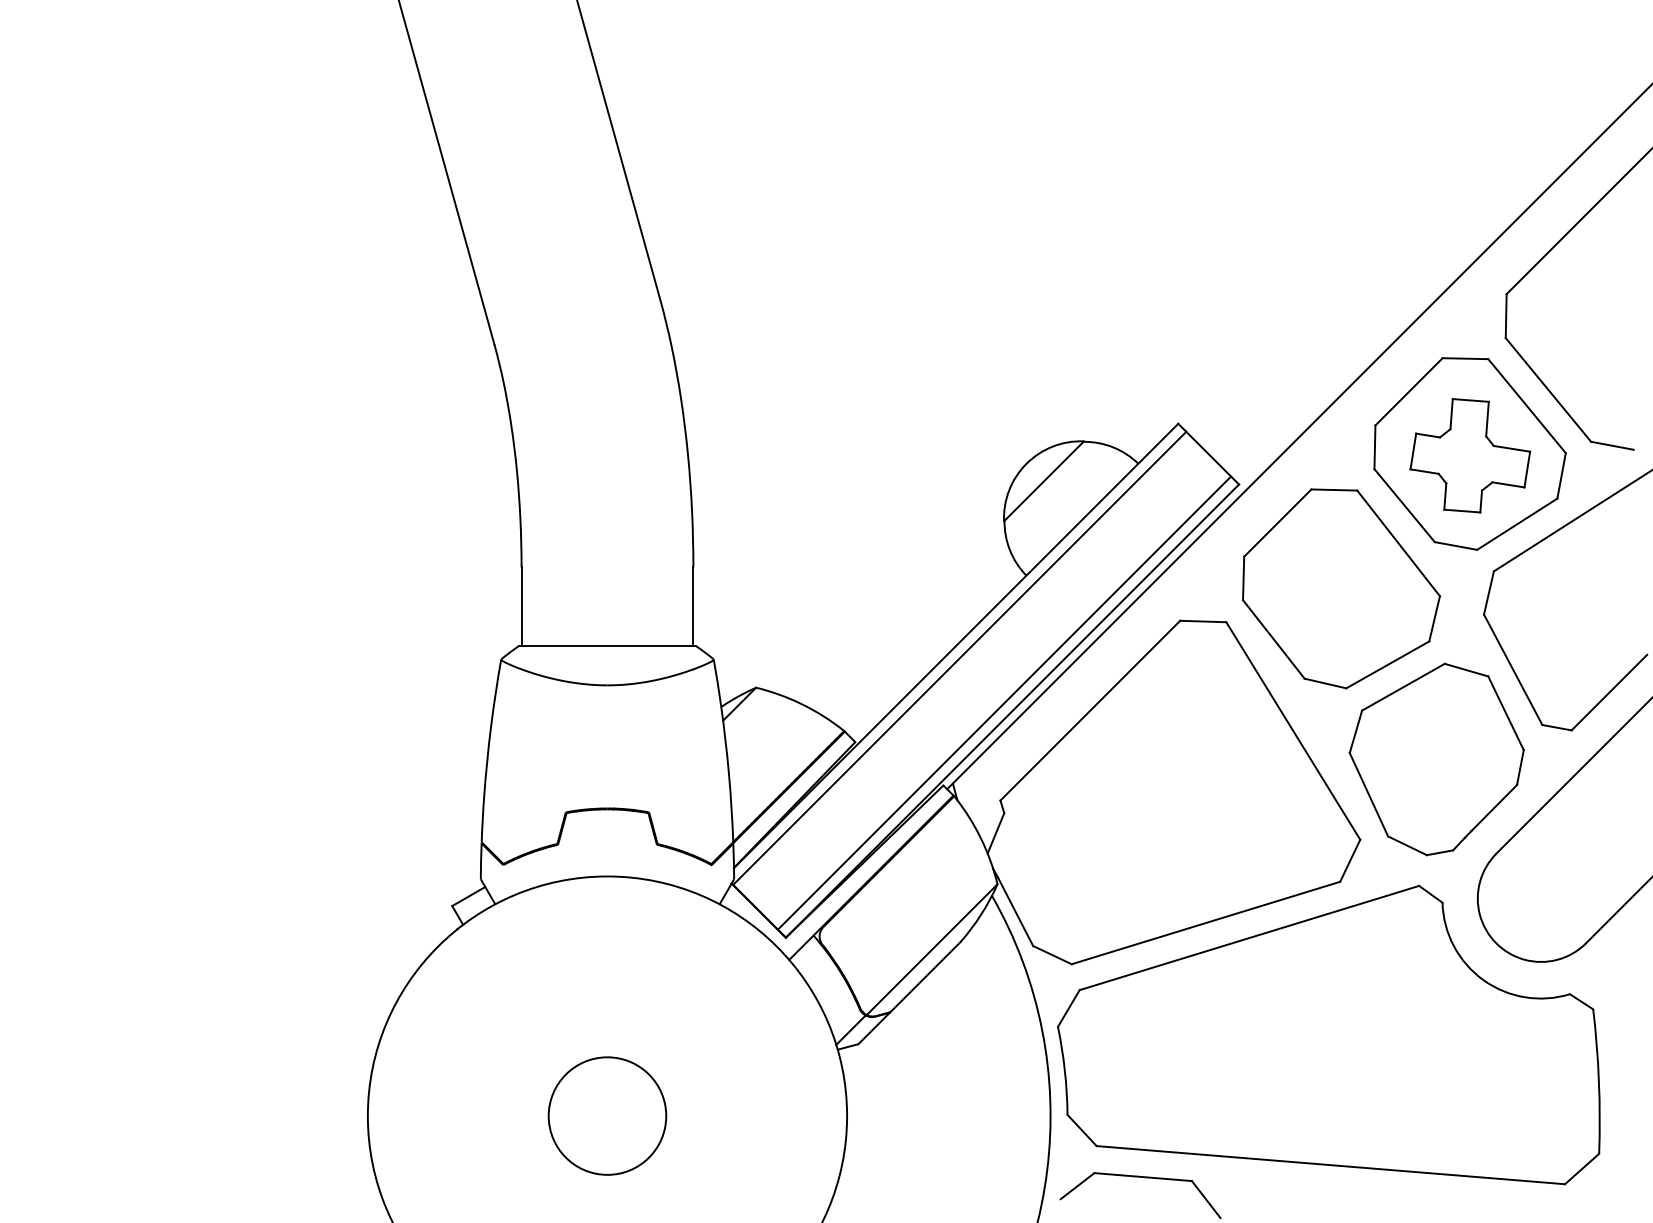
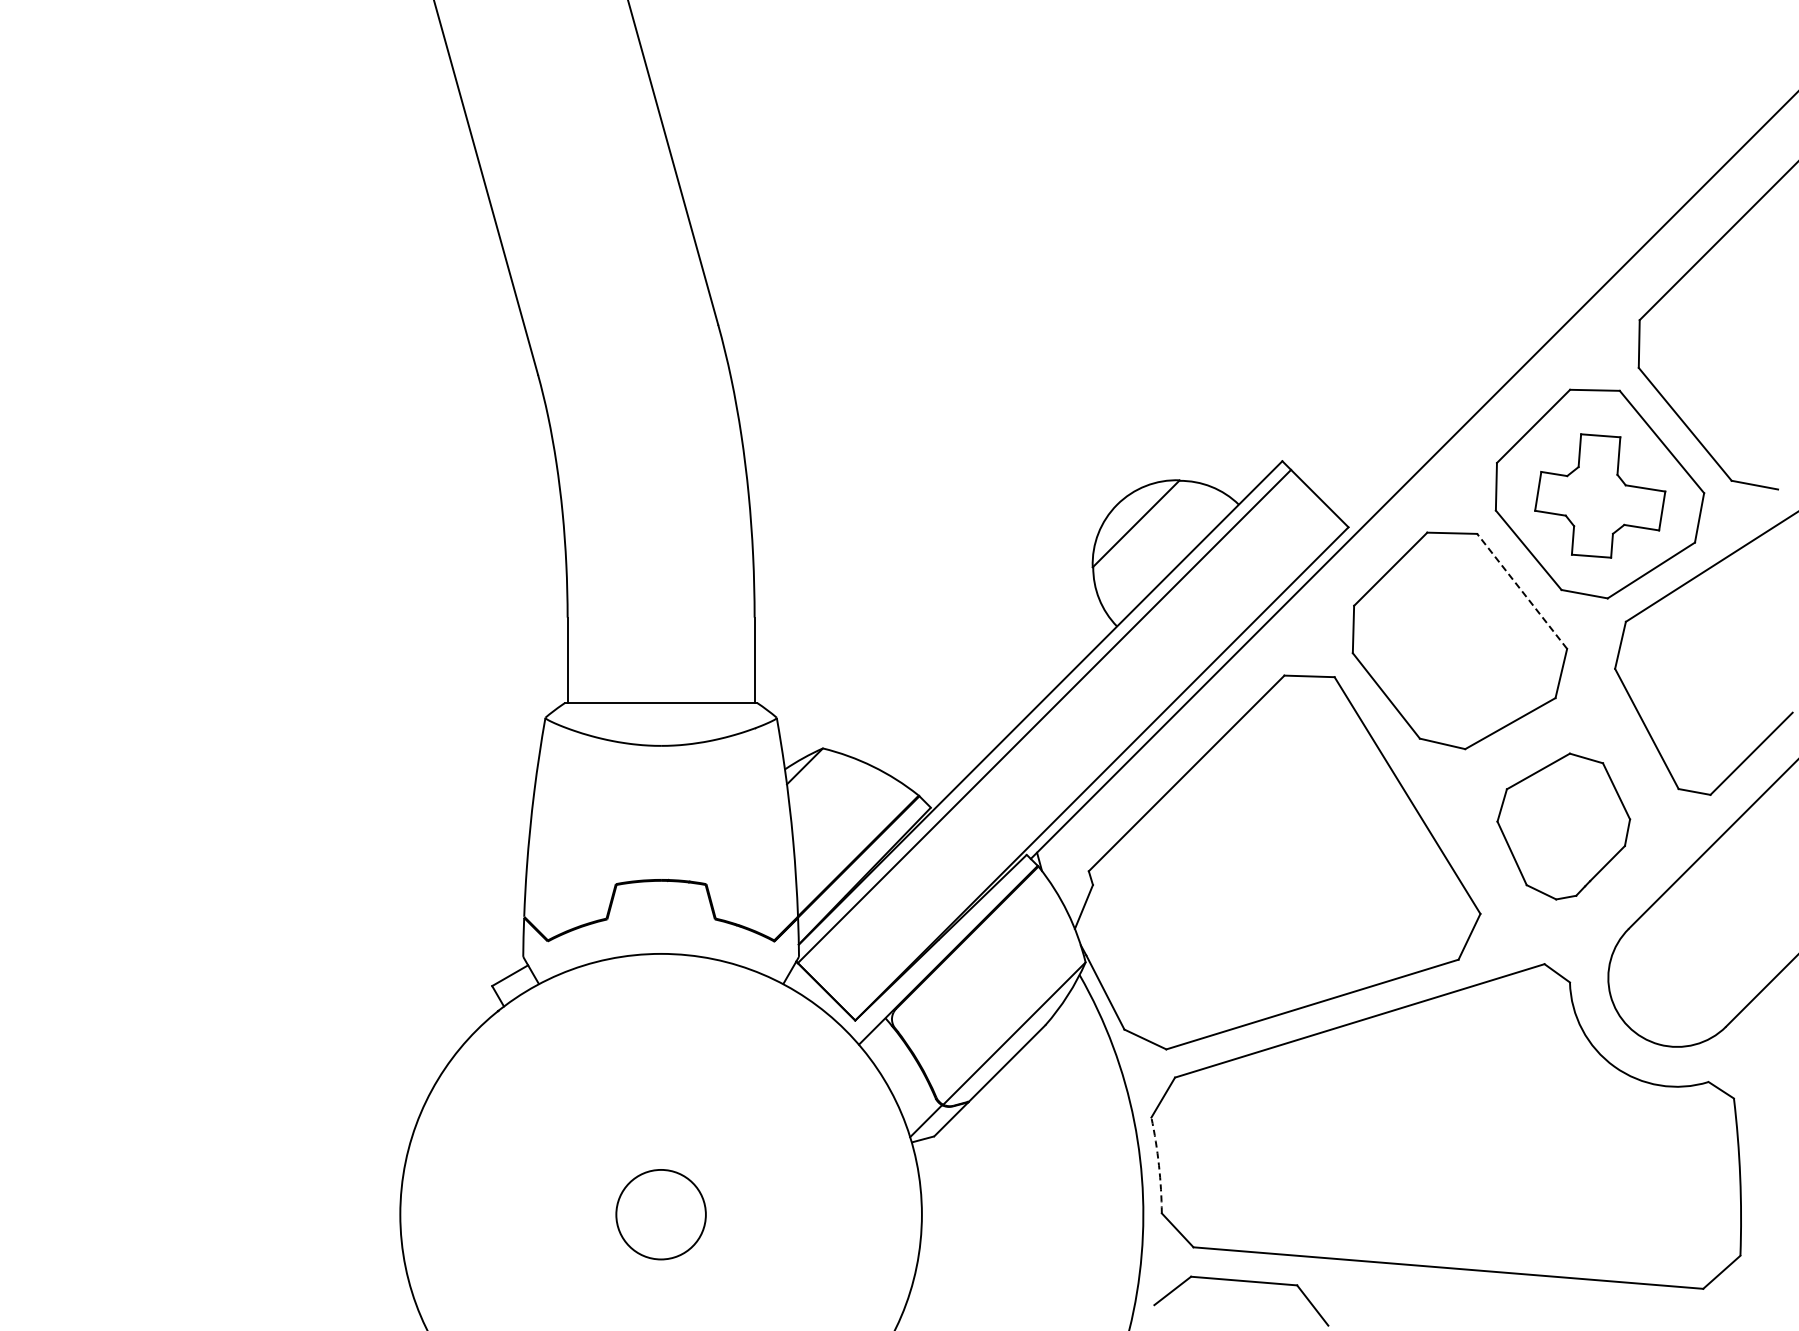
line: (1397, 543) -> (1521, 591), solid -> dashed
line: (1003, 702) -> (1092, 764), removed
part: (1436, 759) -> (1563, 826), size x0.7
arc: (1064, 1070) -> (1158, 1165), solid -> dashed
circle: (607, 1115) -> (661, 1214), size x0.7

